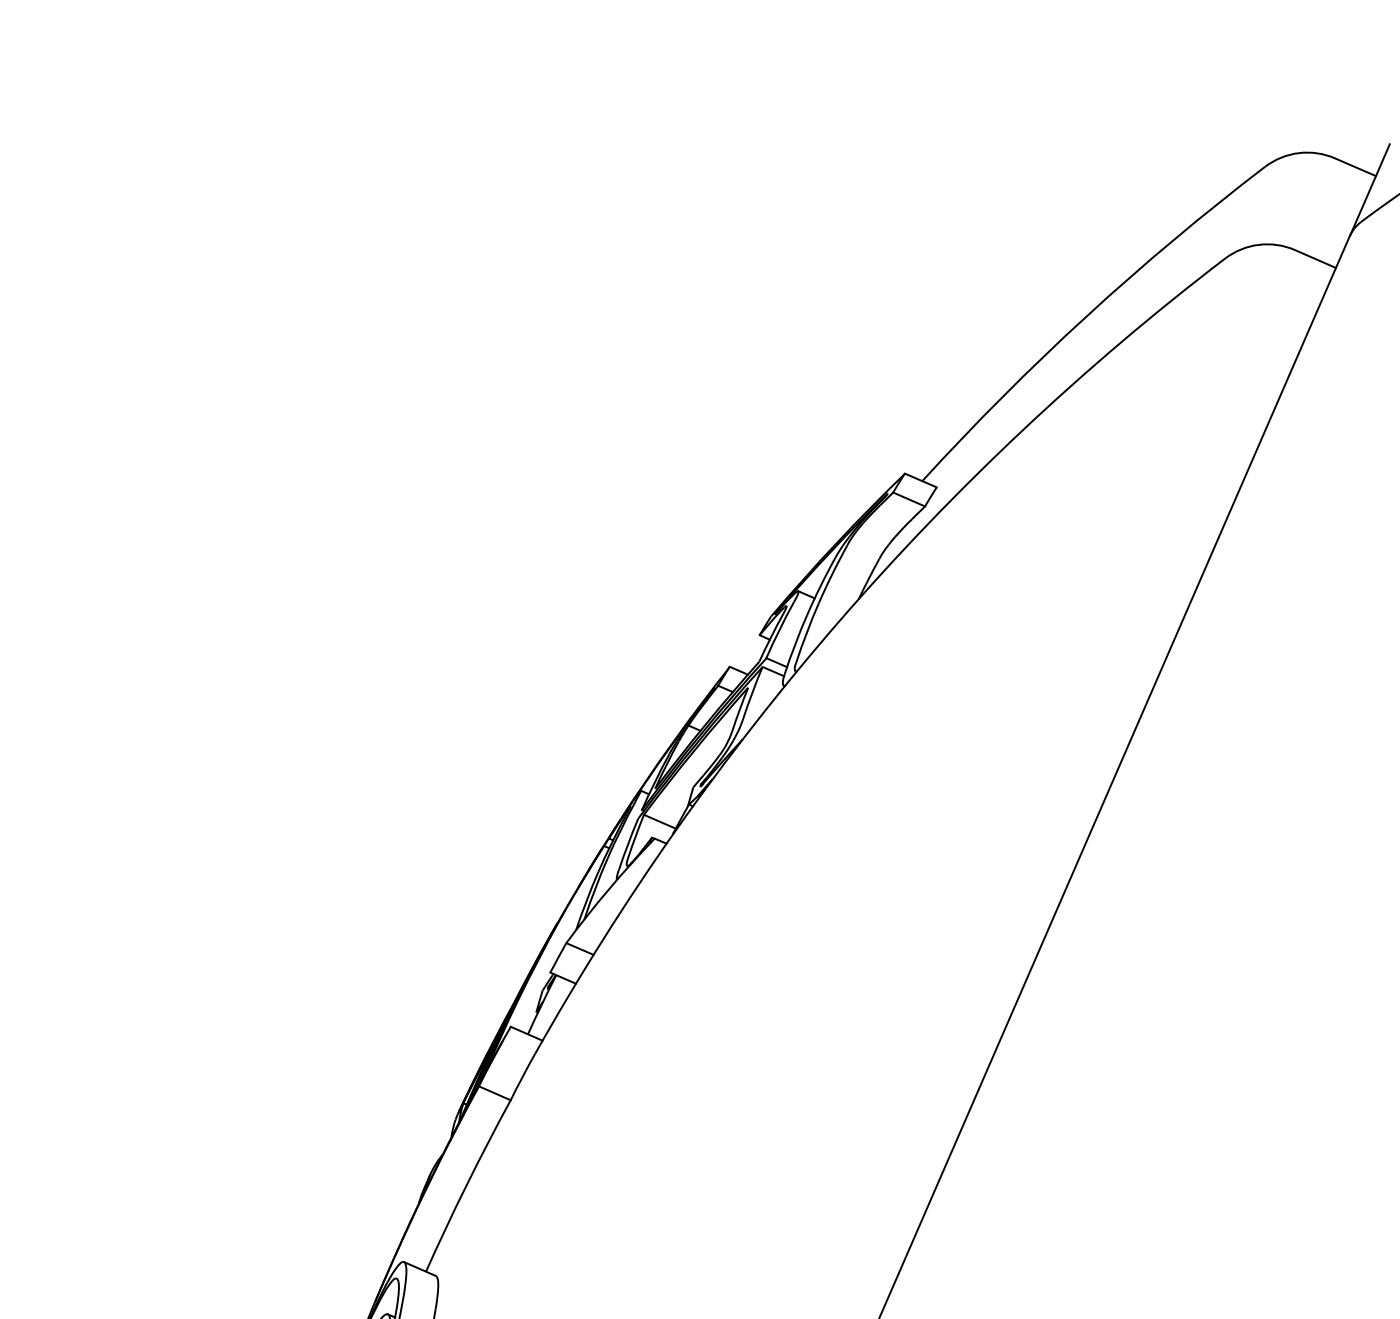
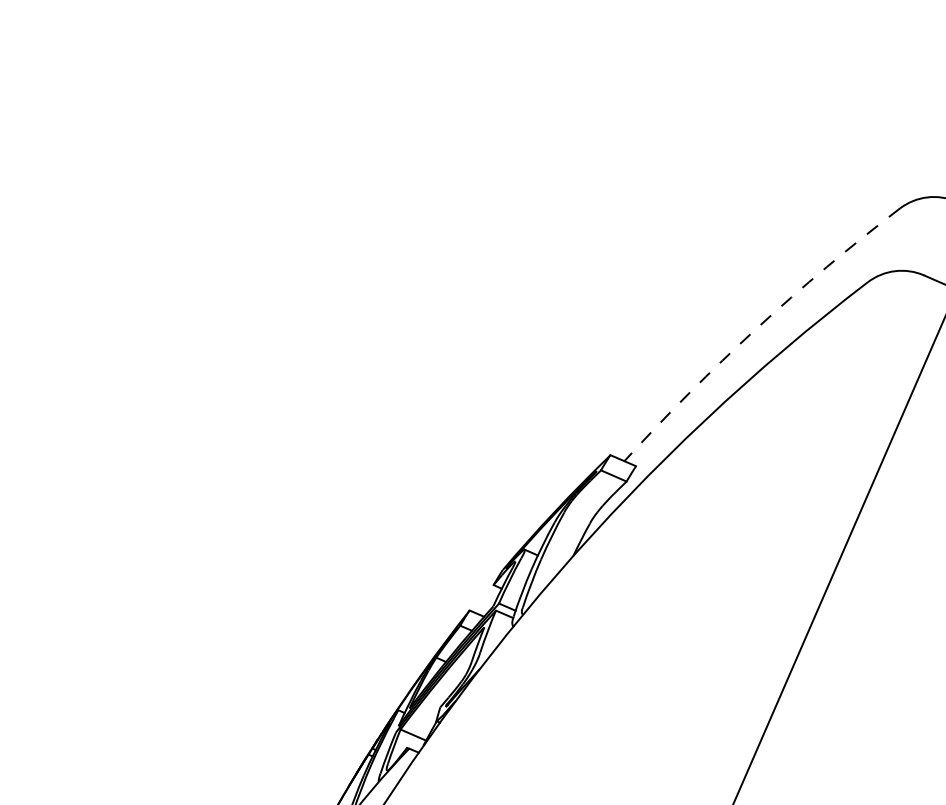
arc: (1086, 316) -> (756, 328), solid -> dashed

